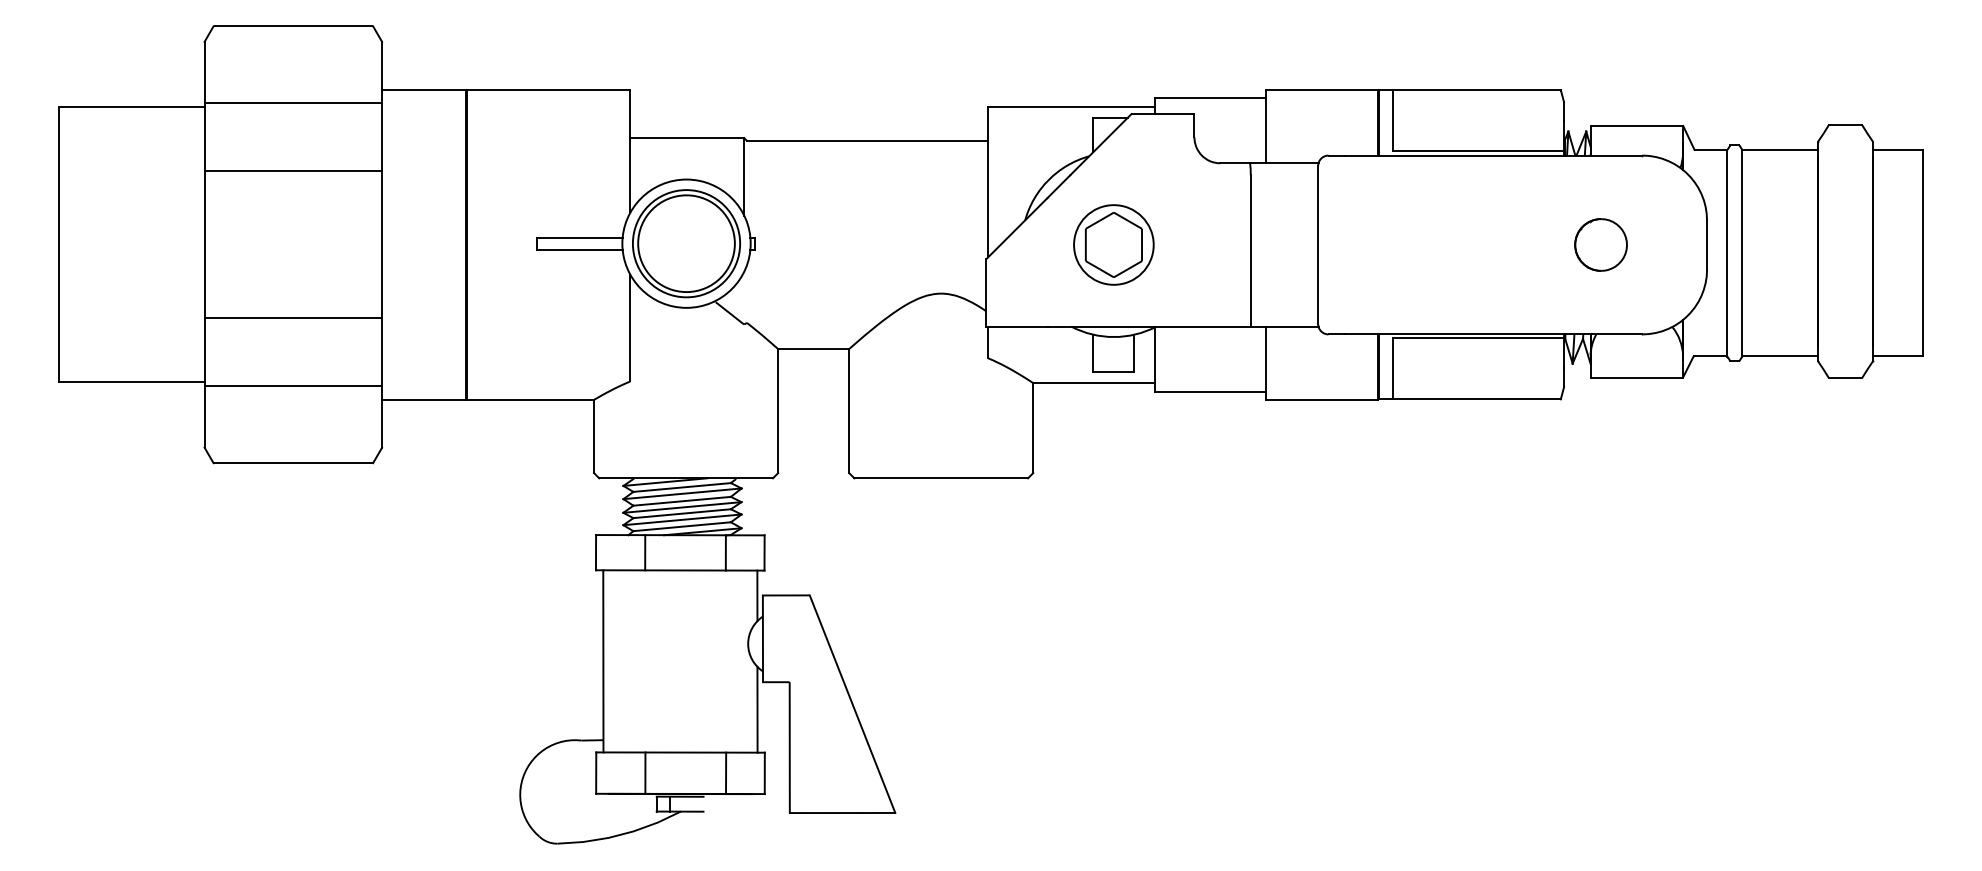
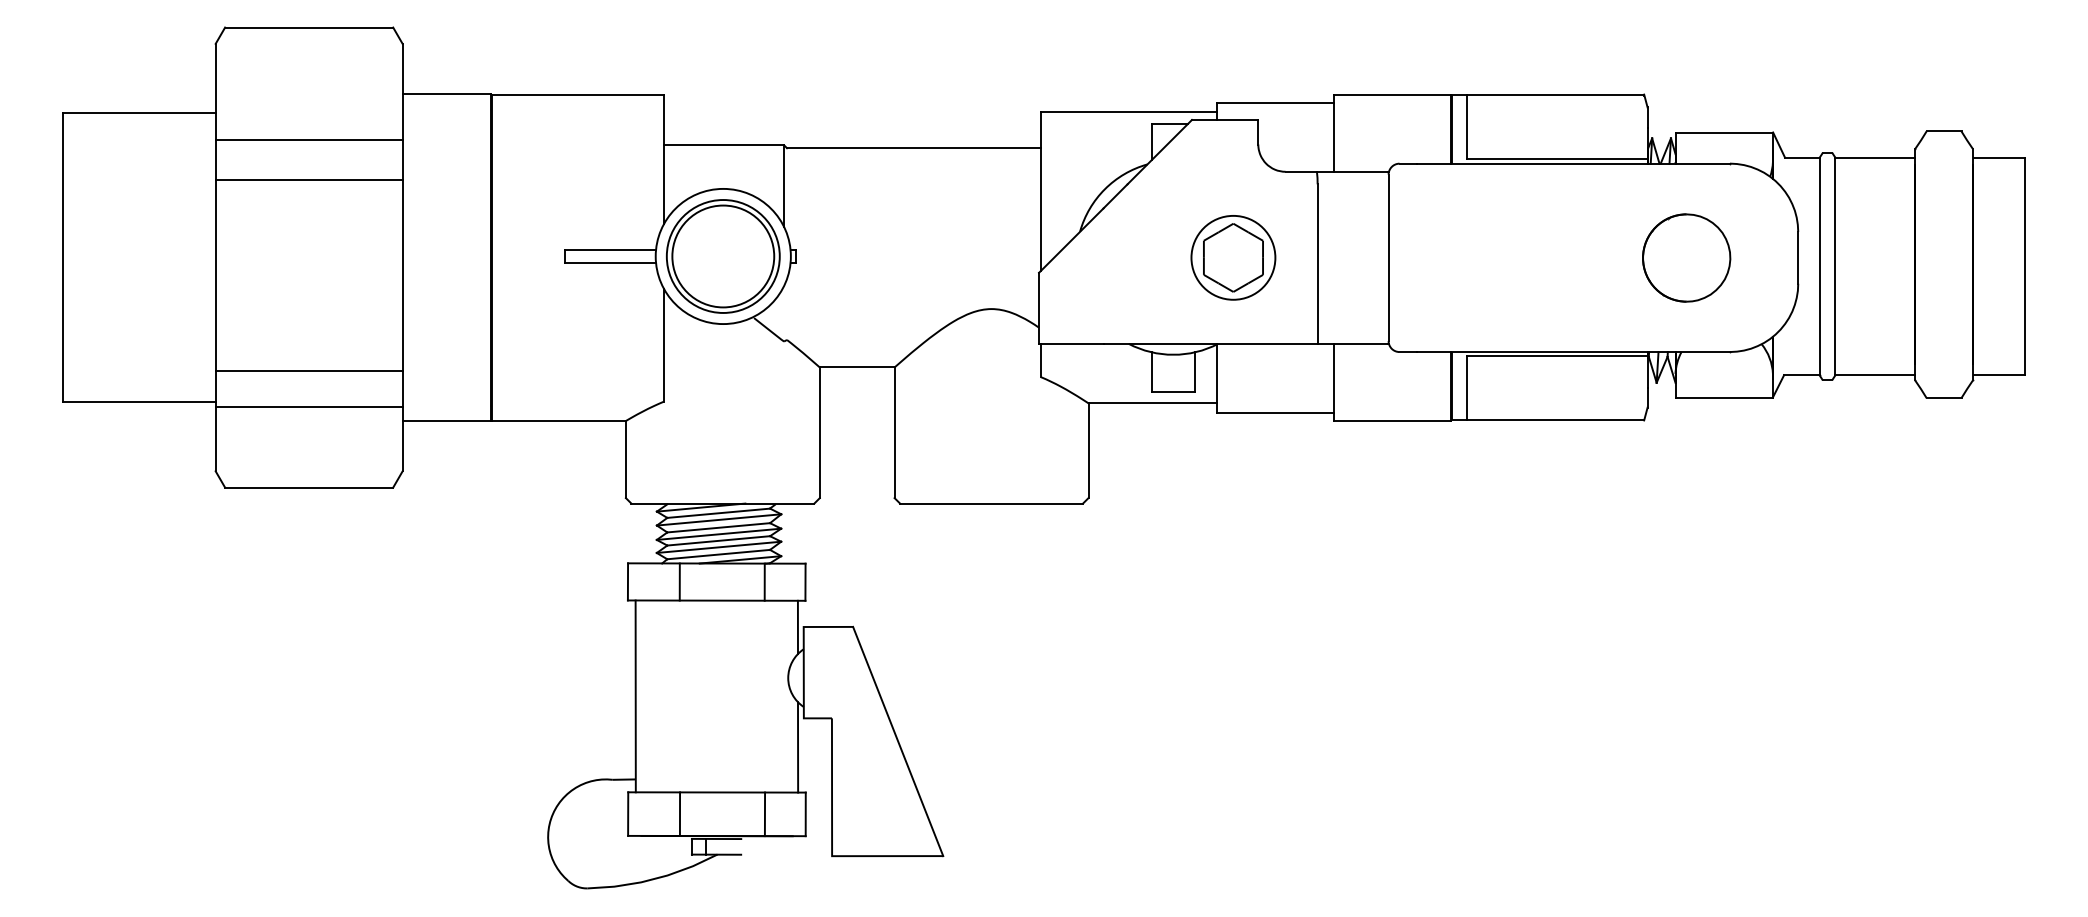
line: (292, 103) -> (308, 139), moved
part: (1113, 244) -> (1233, 257), moved
part: (1600, 244) -> (1686, 257), size x1.6
line: (292, 317) -> (308, 370), moved

